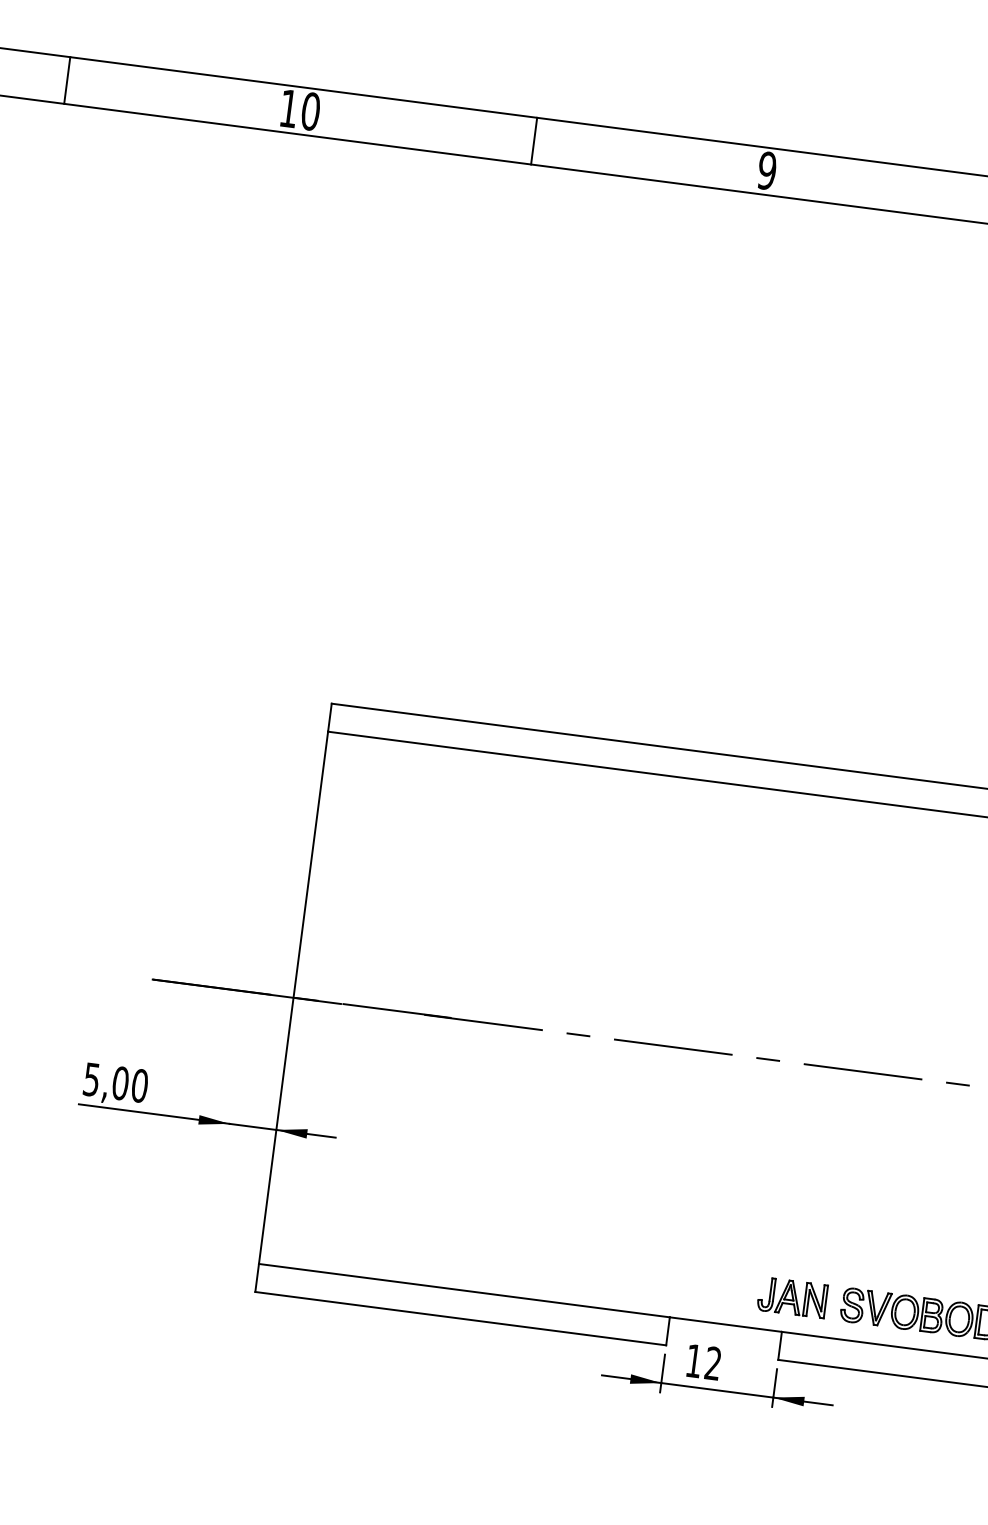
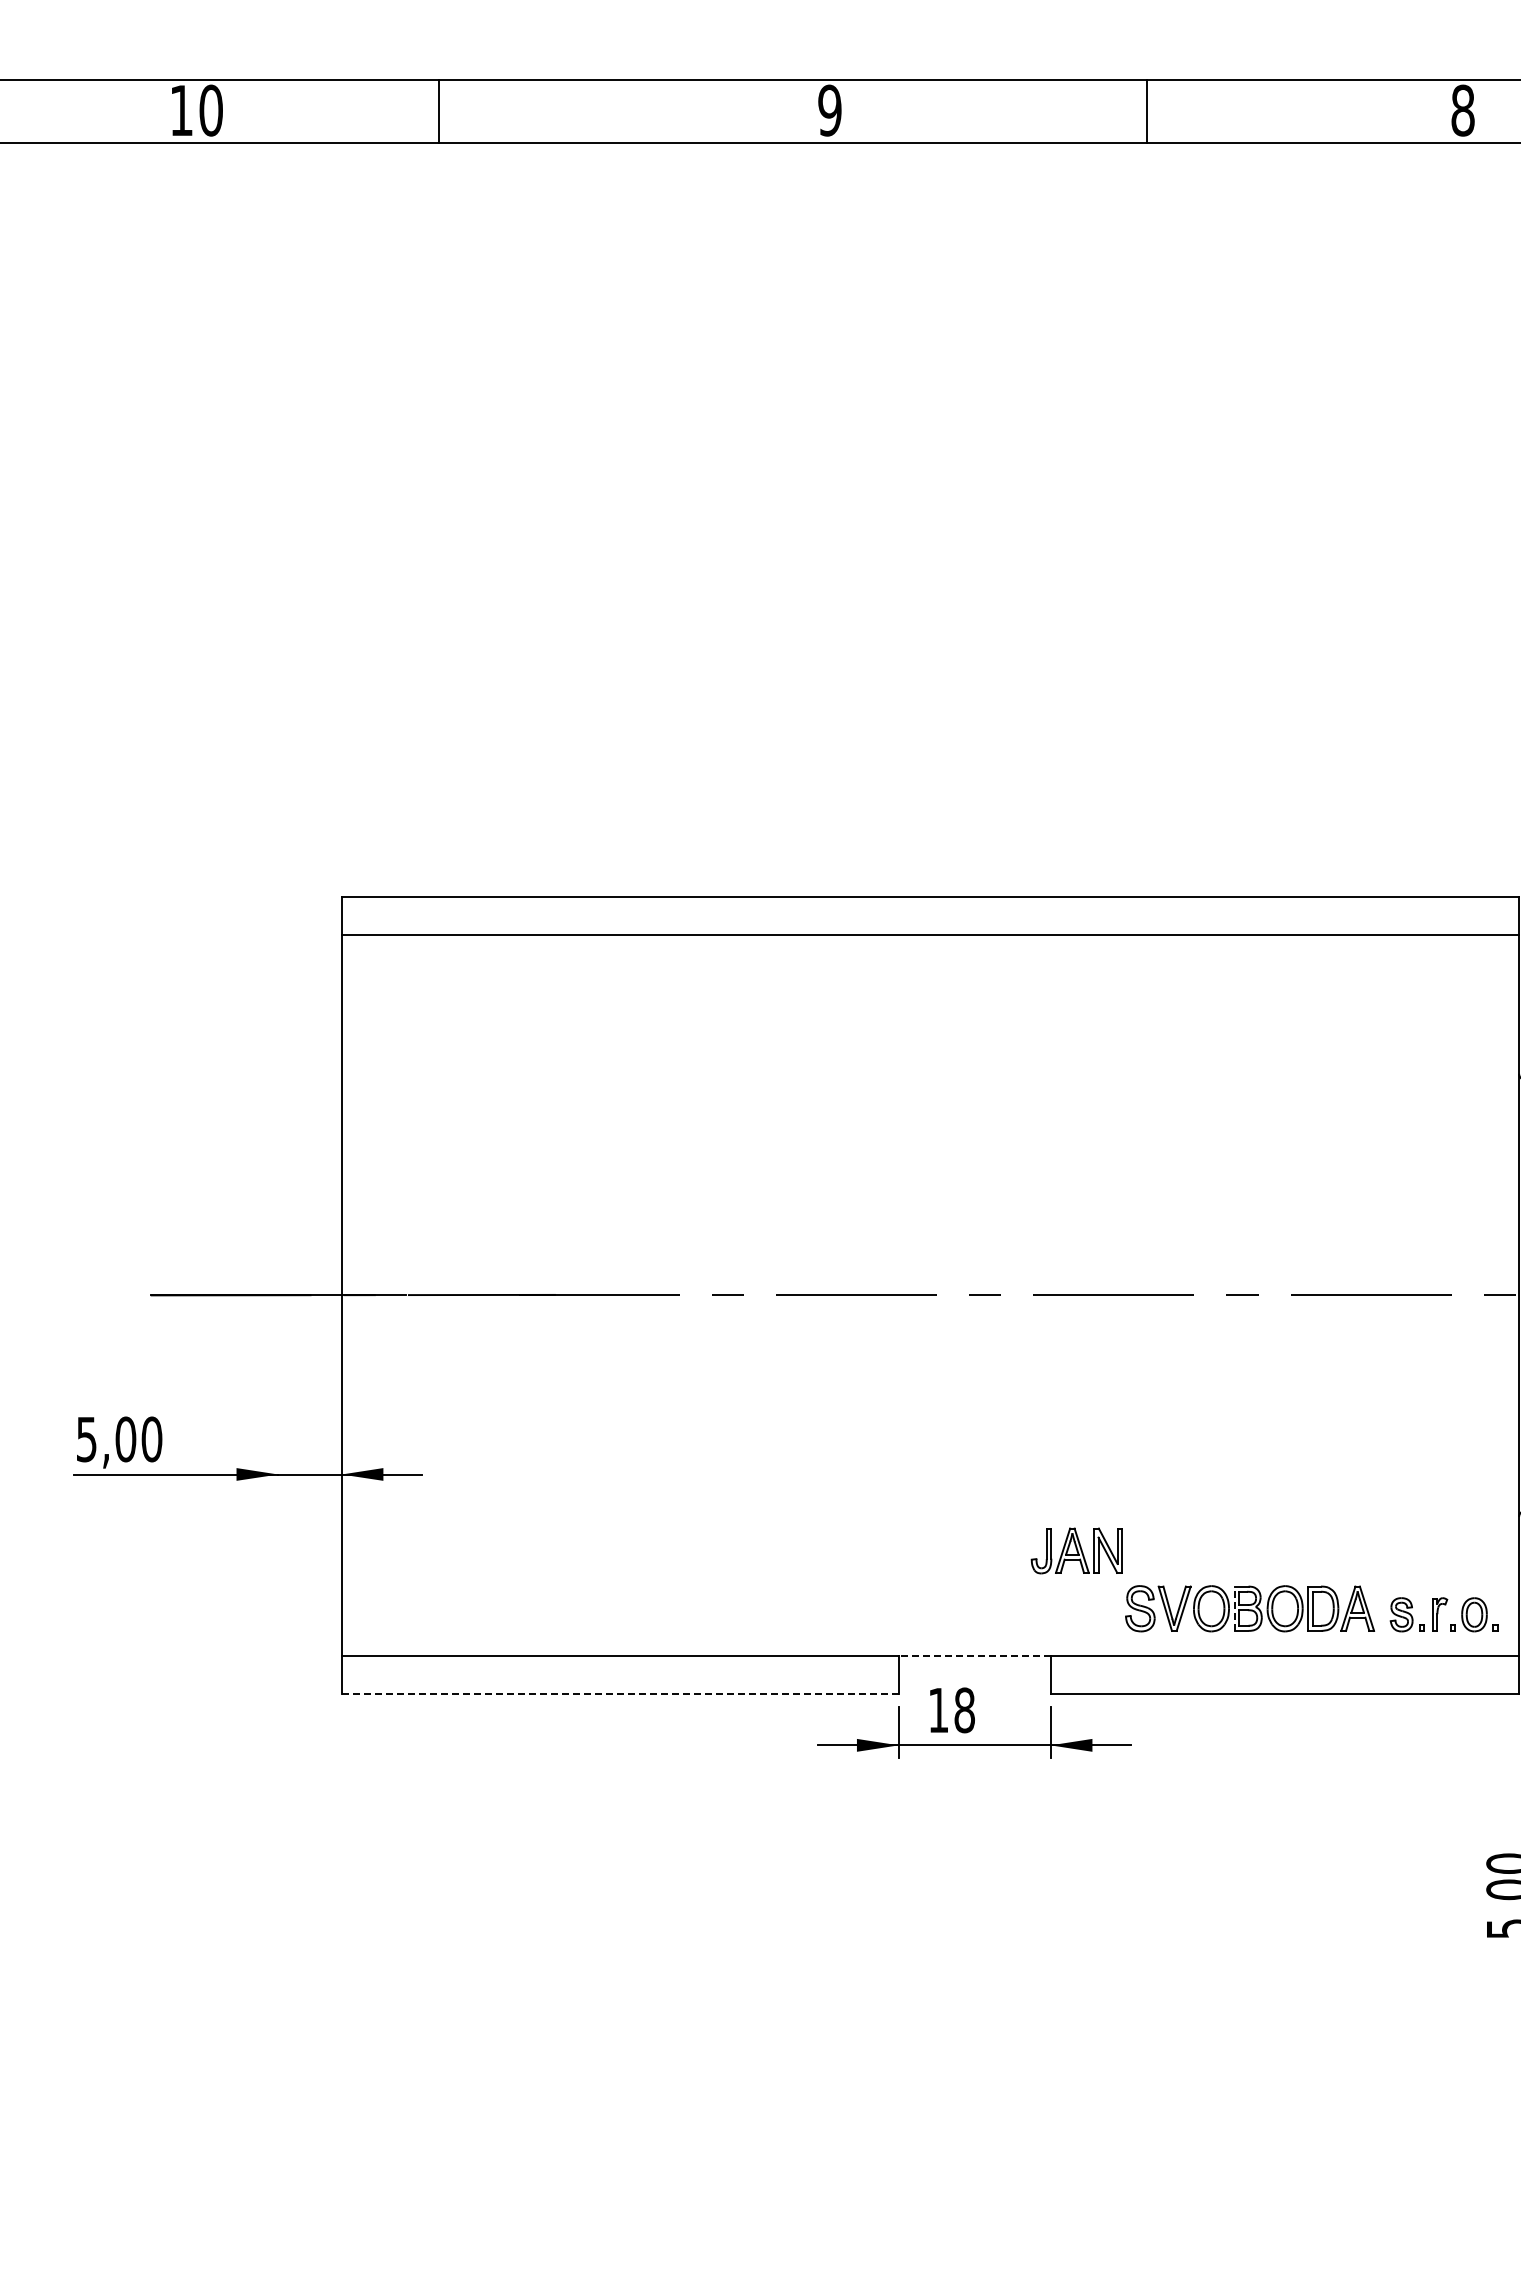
line: (534, 141) -> (439, 111), moved
part: (792, 1297) -> (1076, 1550), moved
line: (922, 1314) -> (1234, 1608), solid -> dashed
line: (460, 1318) -> (620, 1694), solid -> dashed
line: (725, 1324) -> (974, 1656), solid -> dashed
text: (713, 1363) -> (964, 1710), 12 -> 18

